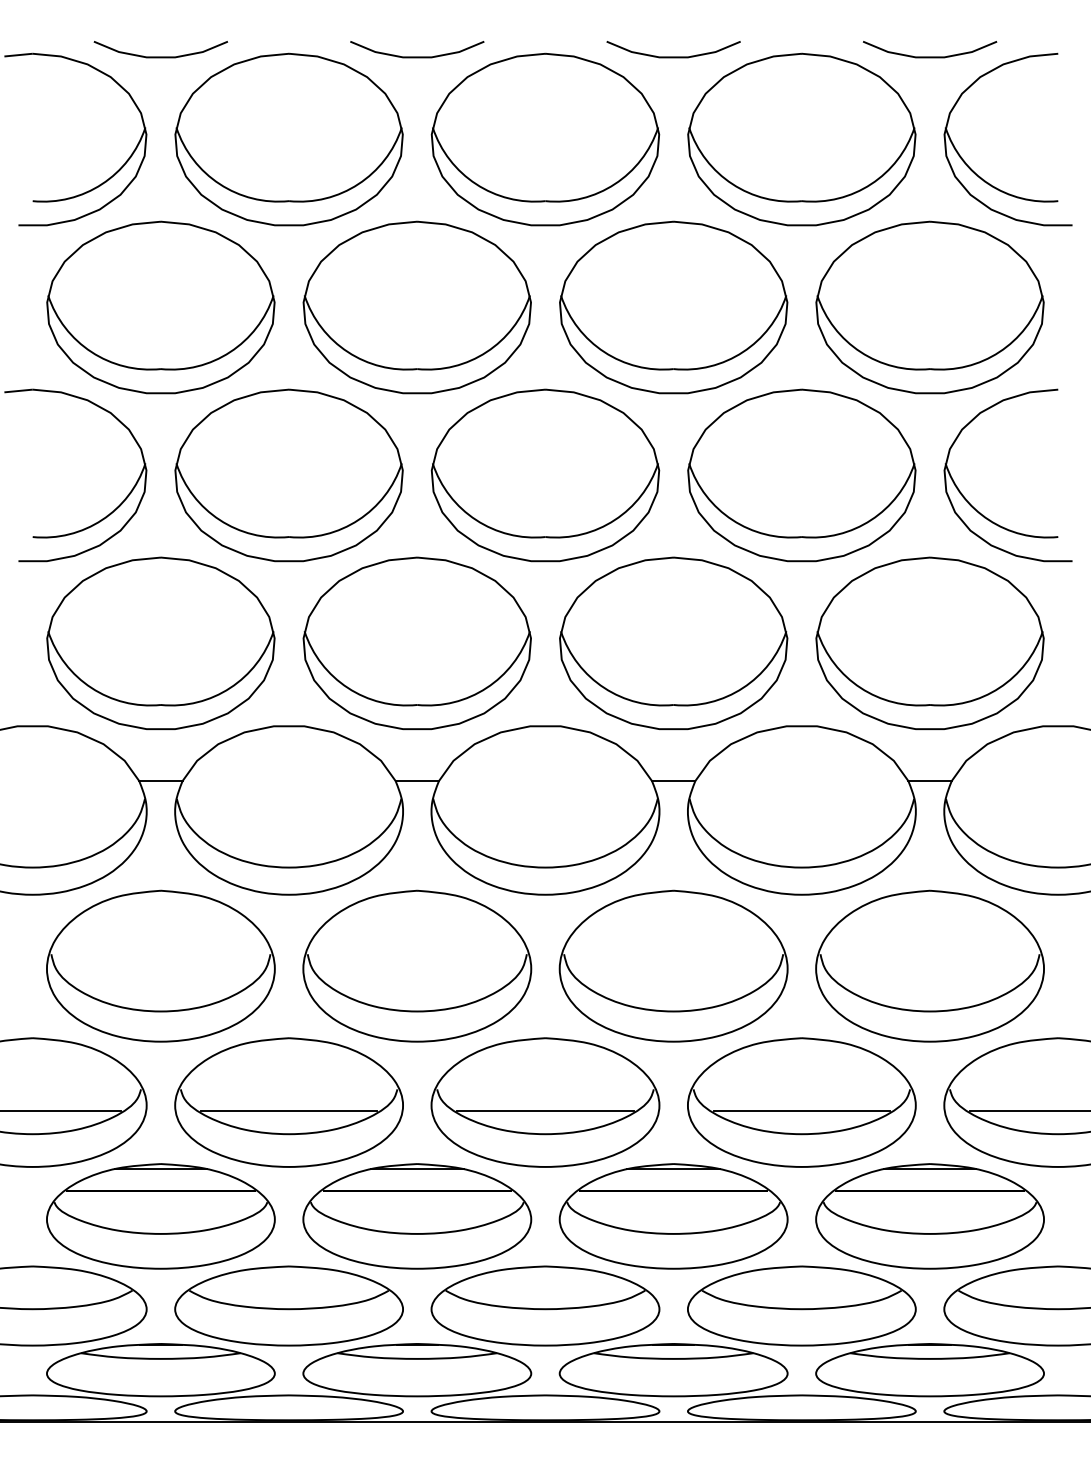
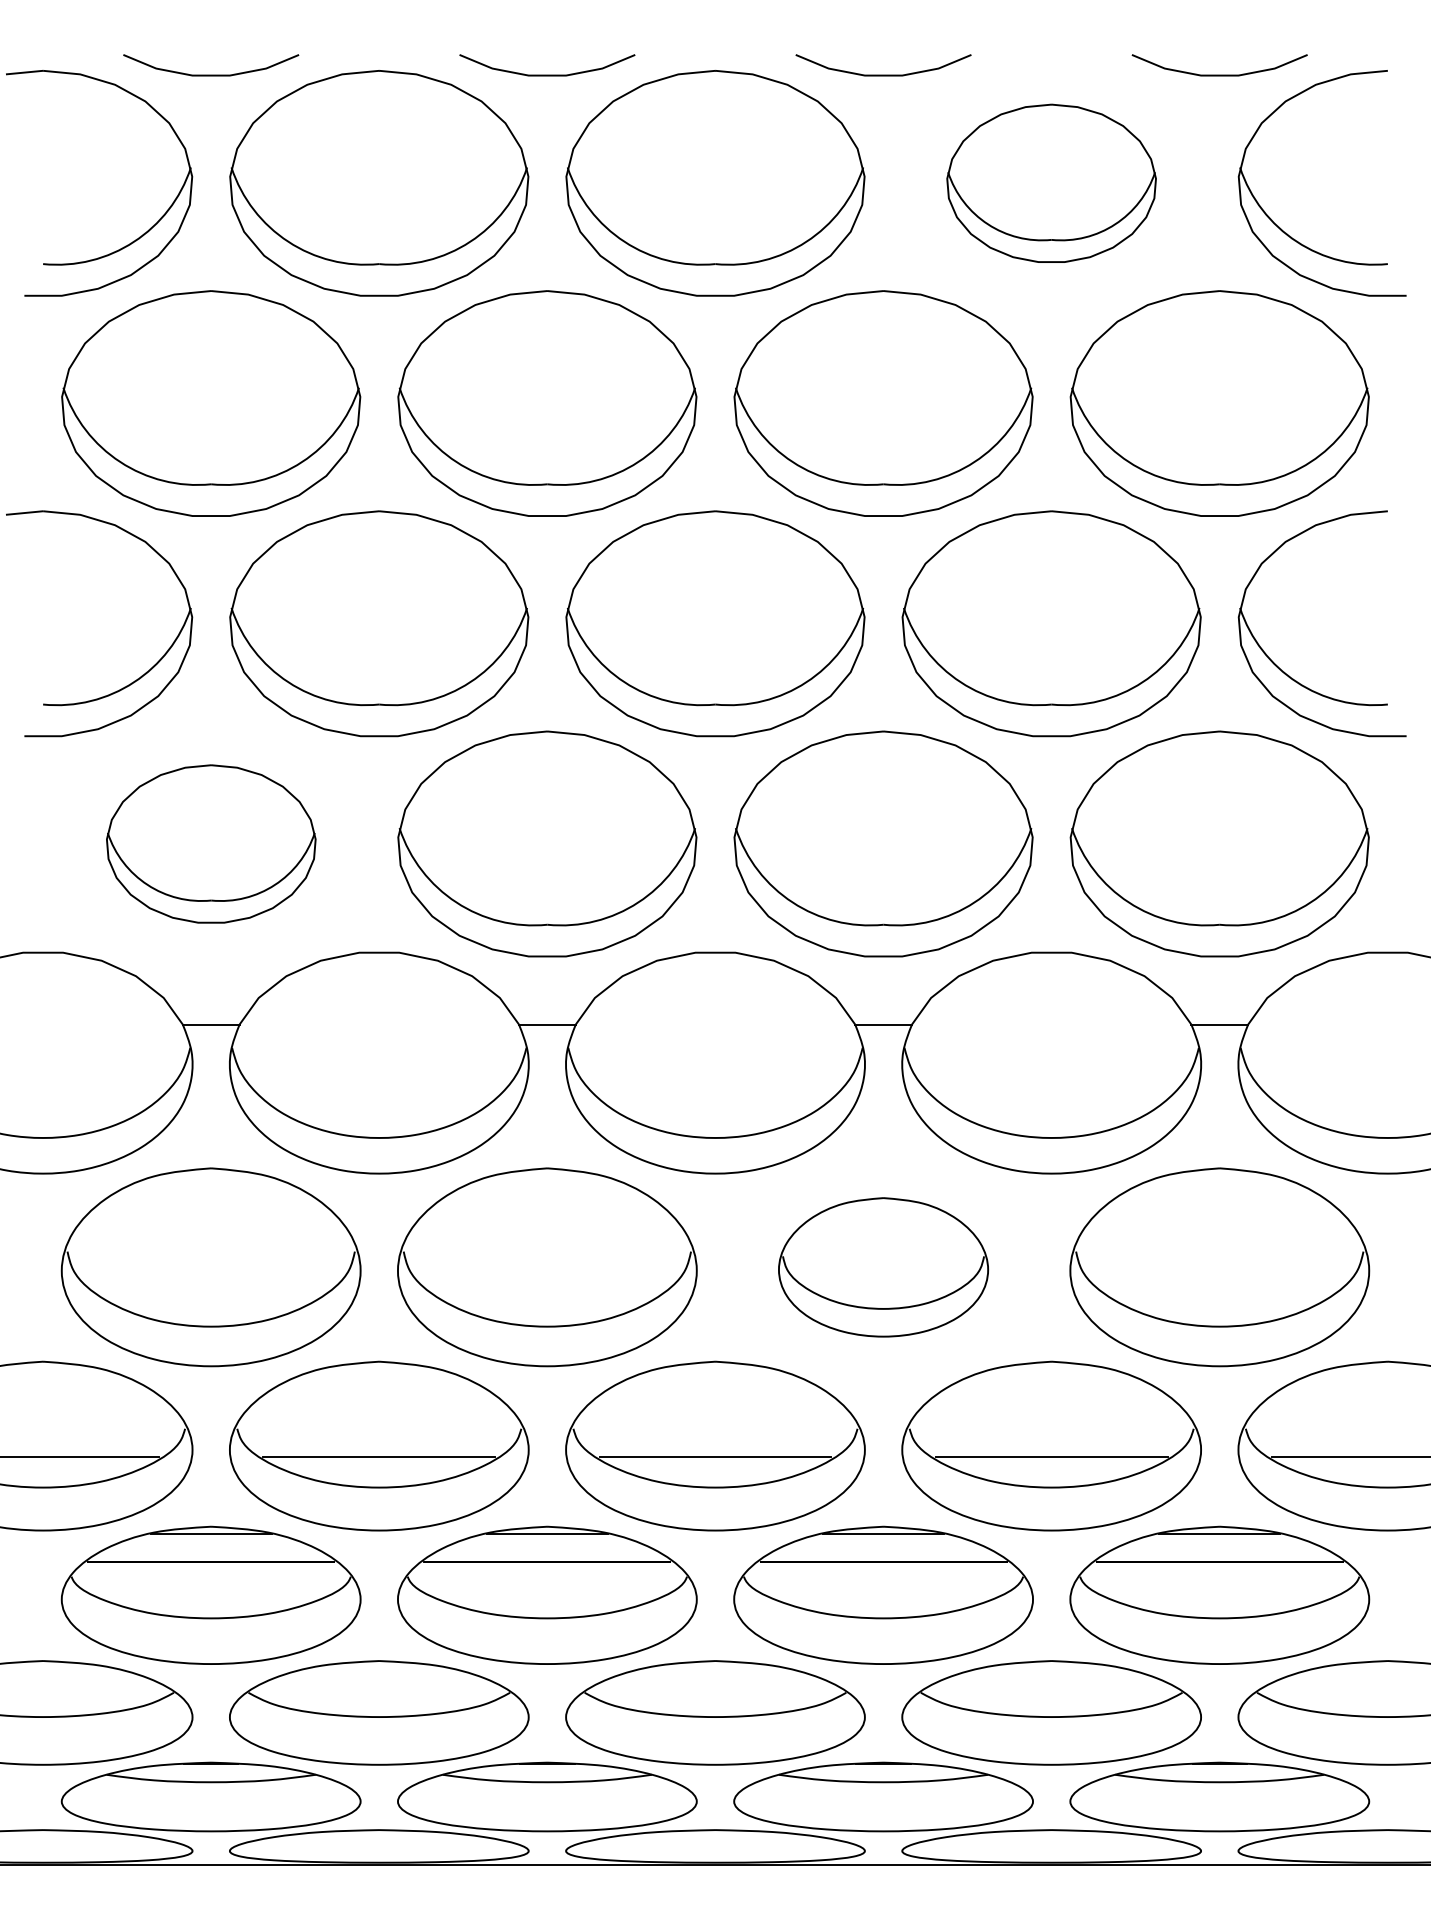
part: (801, 139) -> (1051, 183), size x0.7
part: (161, 643) -> (211, 843), size x0.7
part: (673, 966) -> (883, 1267), size x0.7

